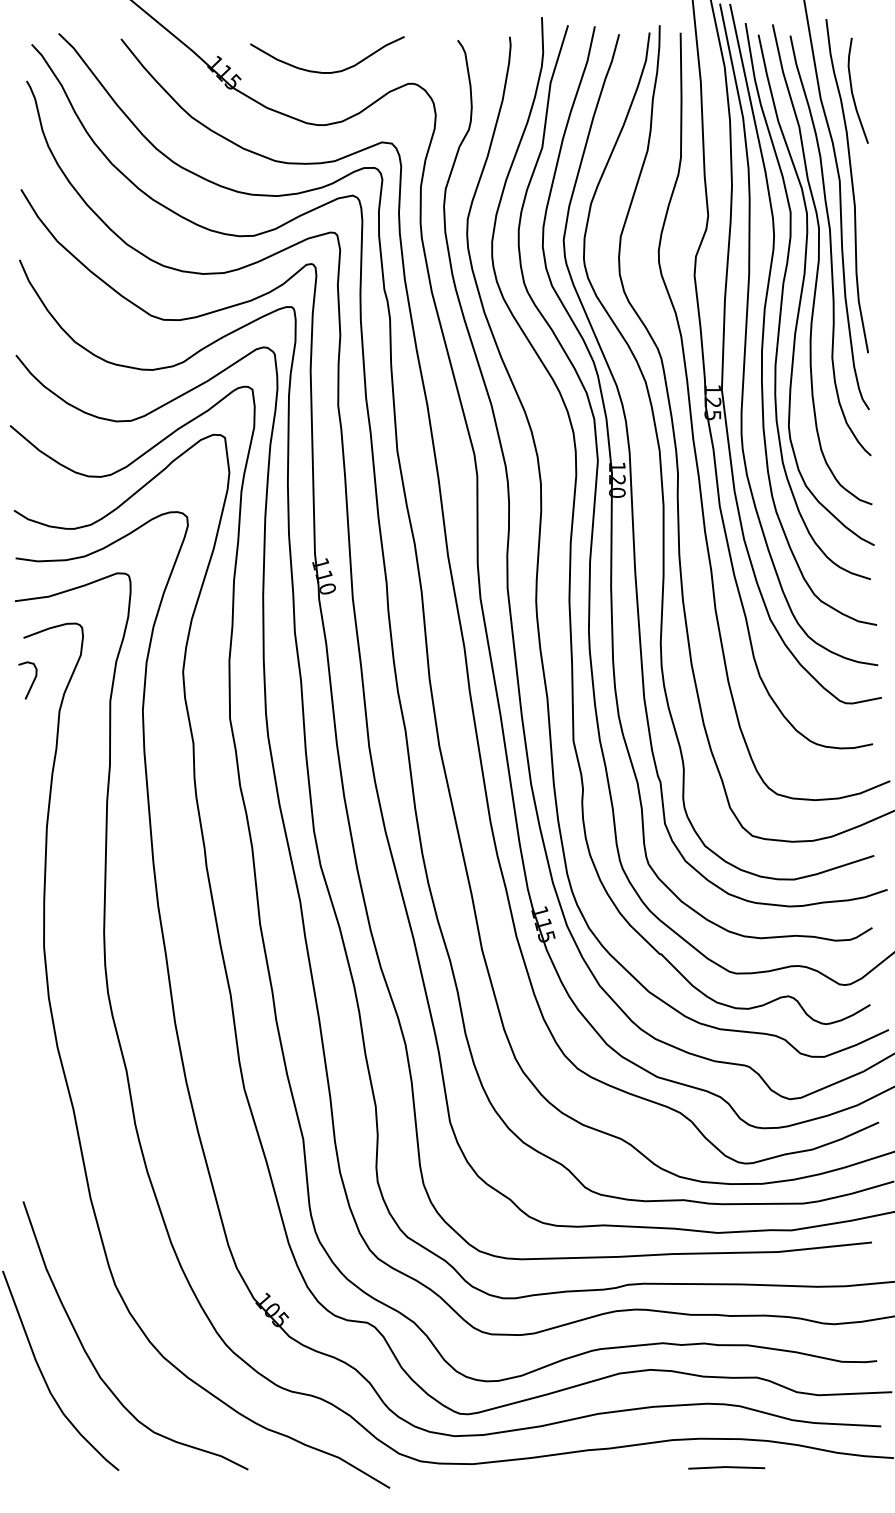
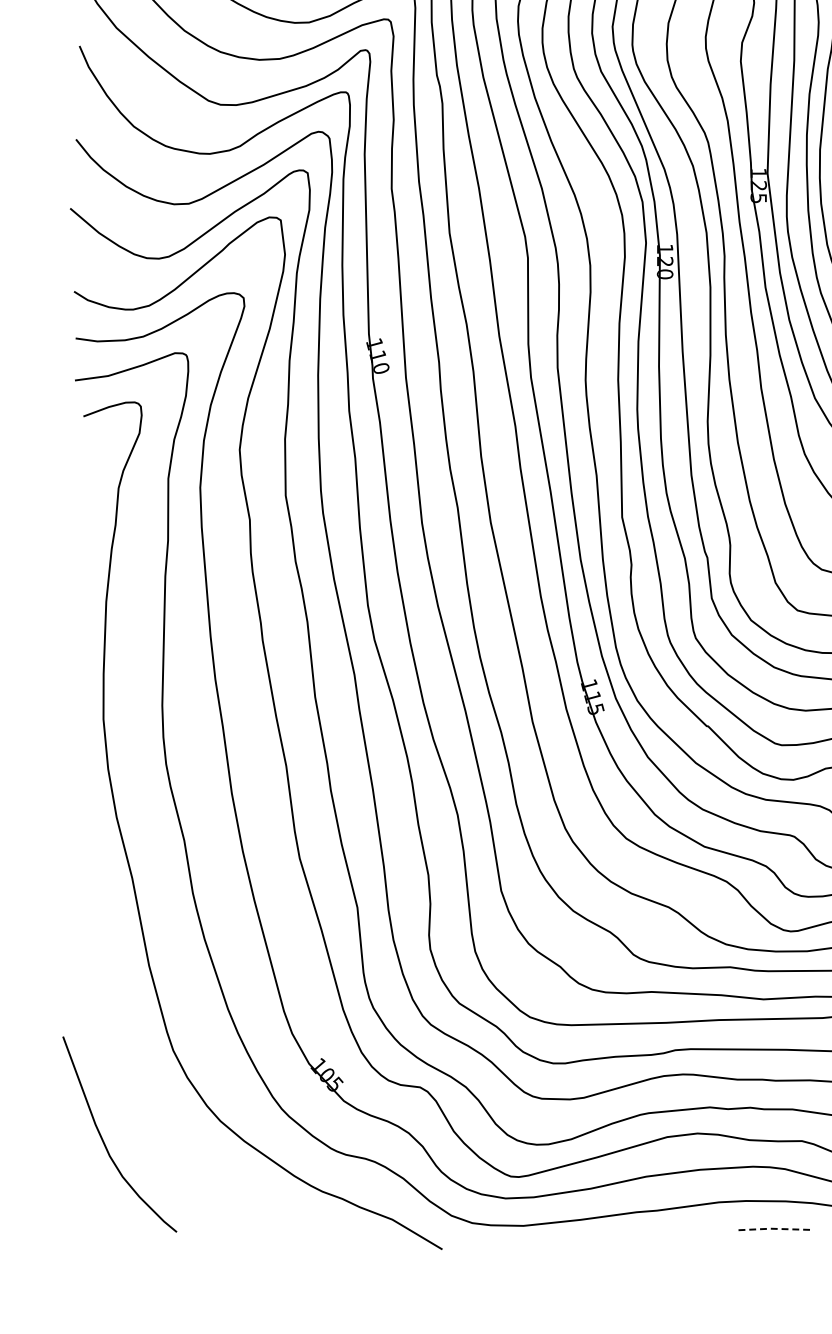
curve: (31, 683) -> (91, 461), removed
curve: (92, 1361) -> (150, 1125), removed
line: (726, 1467) -> (772, 1229), solid -> dashed

